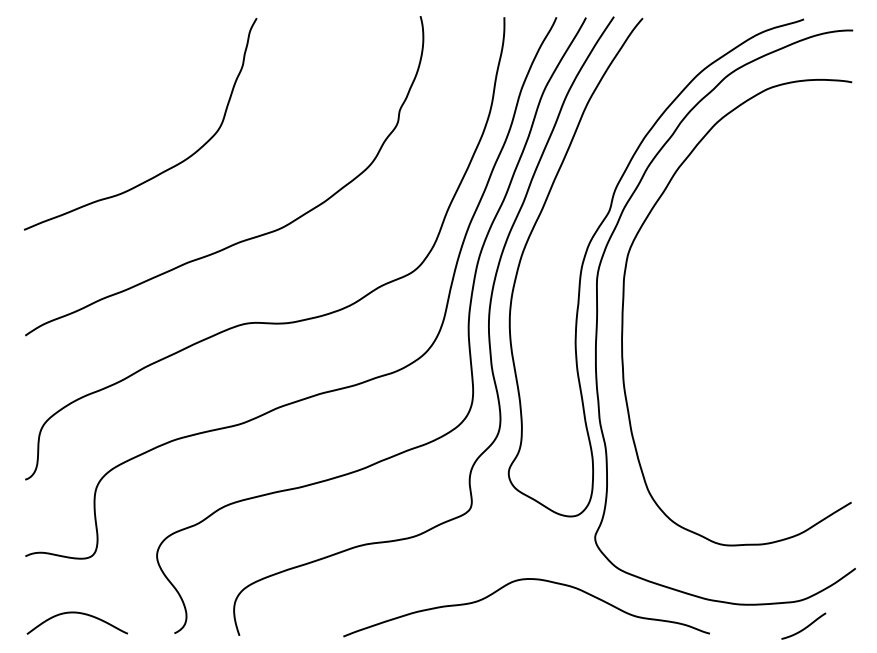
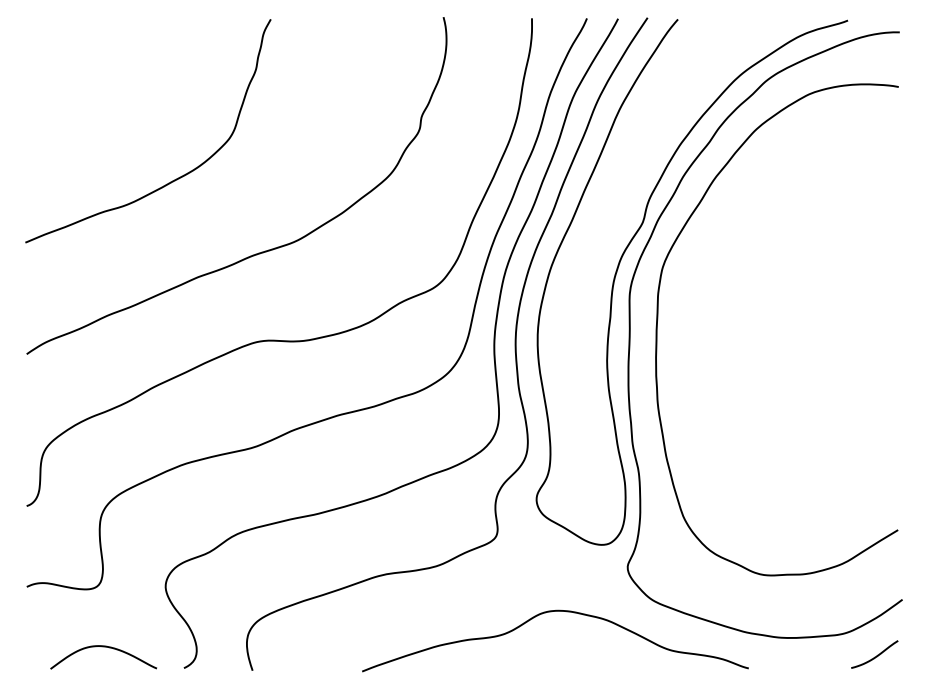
curve: (77, 613) -> (103, 647), moved
curve: (803, 628) -> (874, 656), moved

